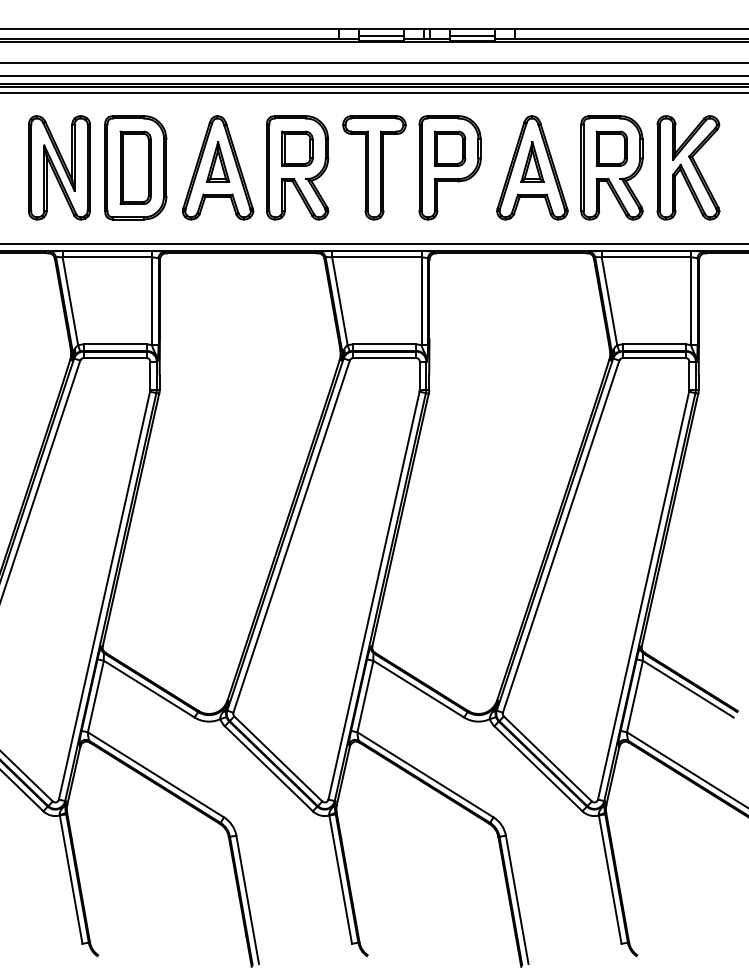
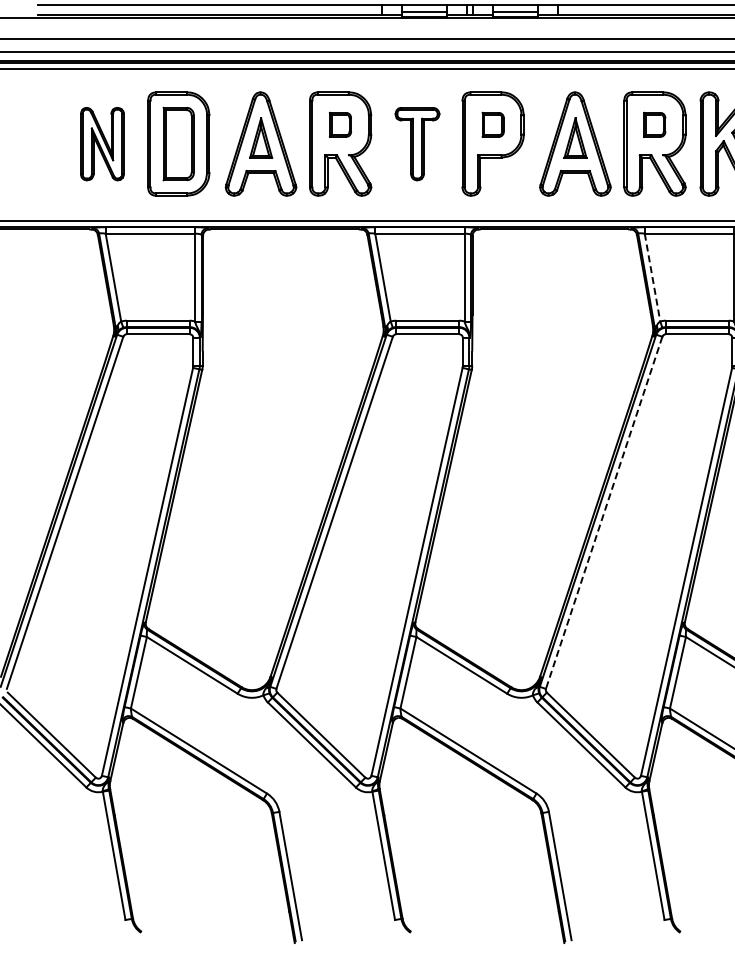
part: (297, 148) -> (340, 124), size x0.7
part: (450, 148) -> (493, 124), size x0.7
part: (611, 148) -> (654, 124), size x0.7
part: (59, 167) -> (102, 143), size x0.7
part: (374, 167) -> (417, 143), size x0.7
line: (609, 301) -> (652, 277), solid -> dashed
line: (561, 537) -> (604, 513), solid -> dashed

